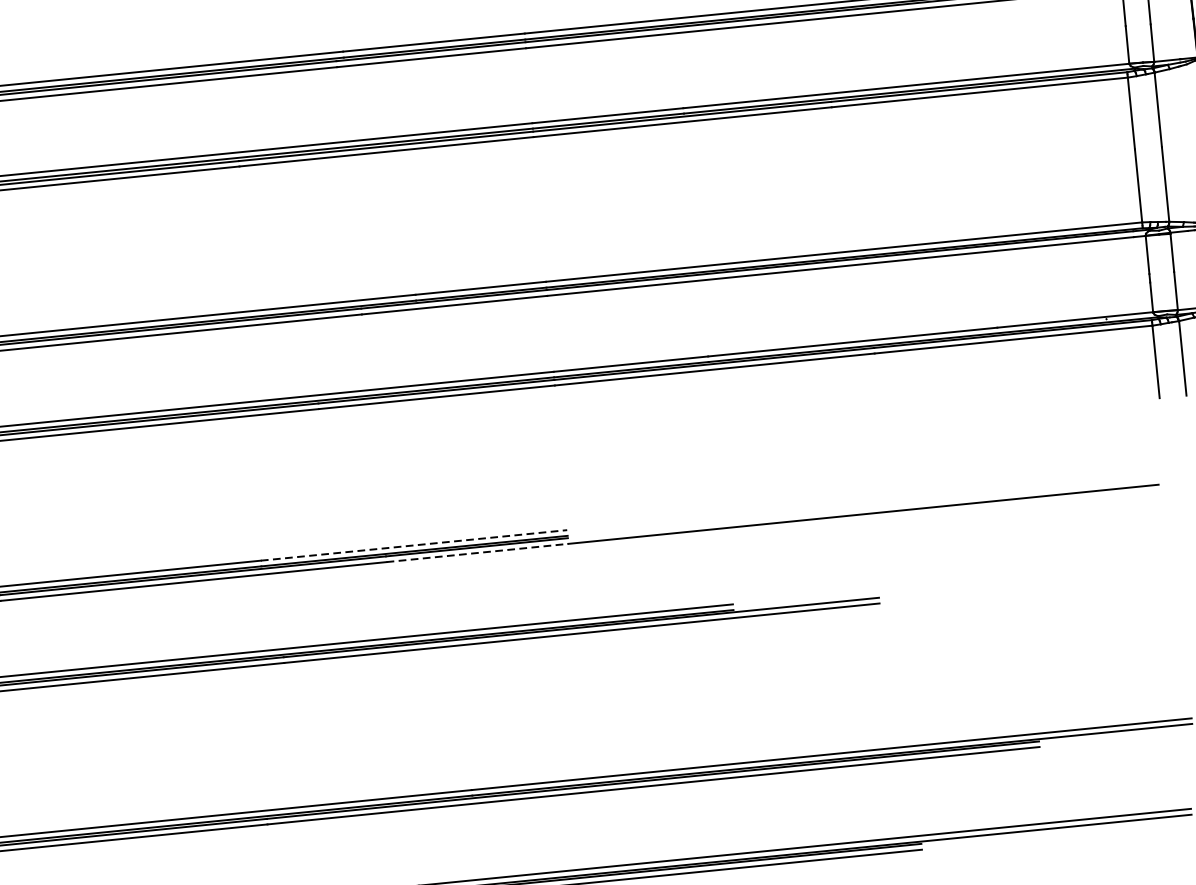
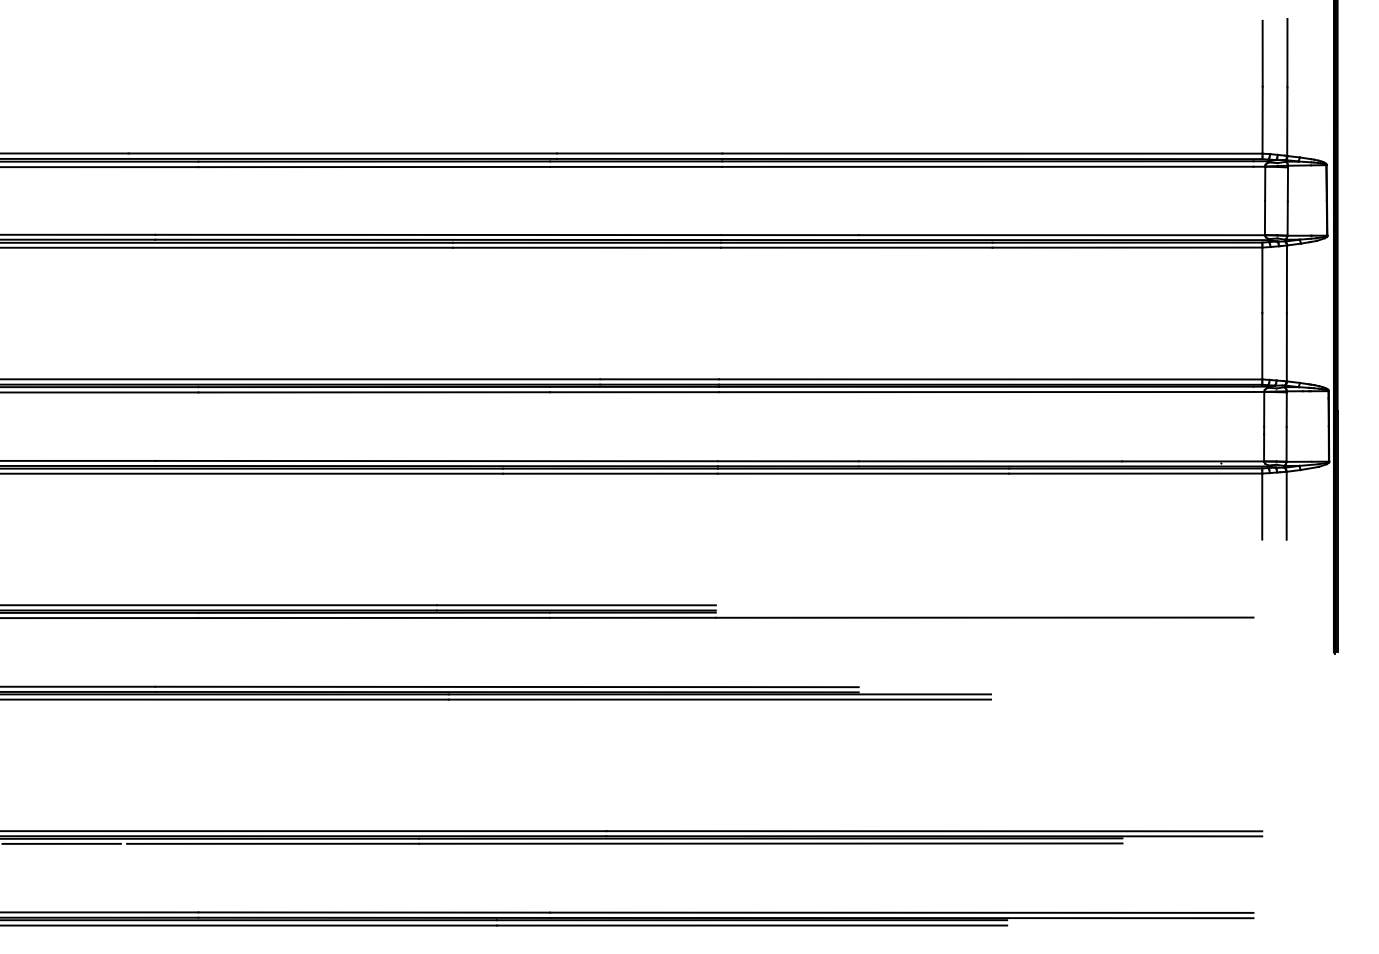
line: (414, 545) -> (576, 605), dashed -> solid
line: (476, 552) -> (632, 617), dashed -> solid

